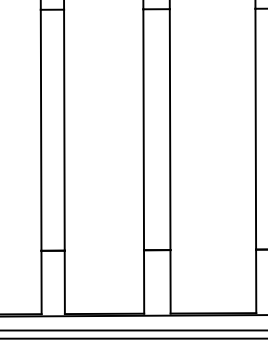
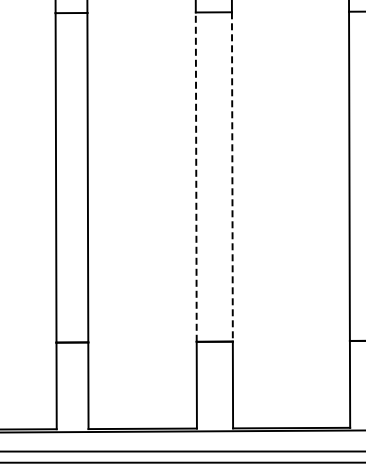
line: (170, 129) -> (232, 176), solid -> dashed
line: (143, 130) -> (196, 177), solid -> dashed

